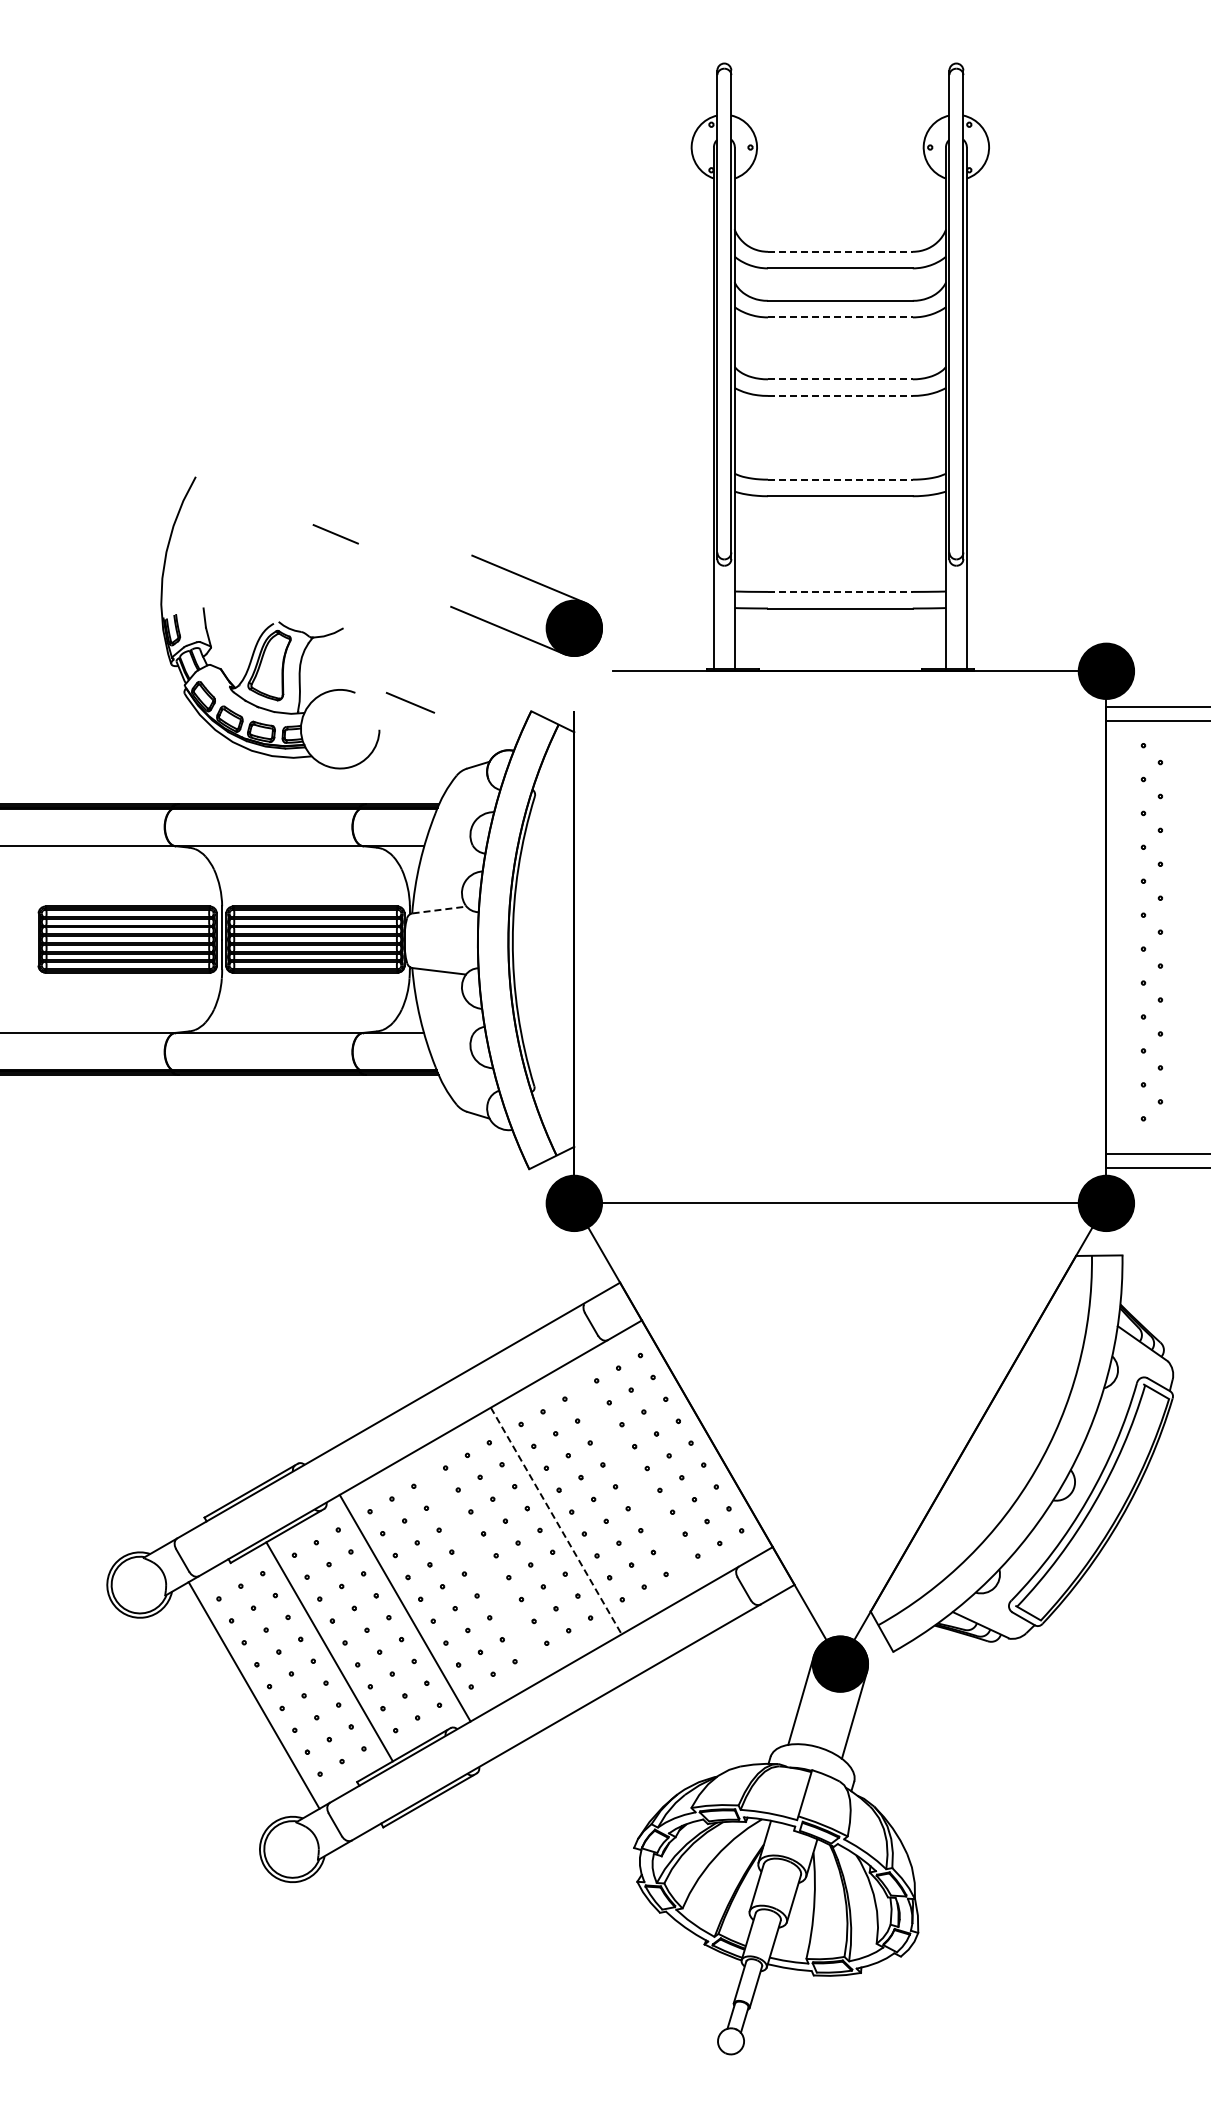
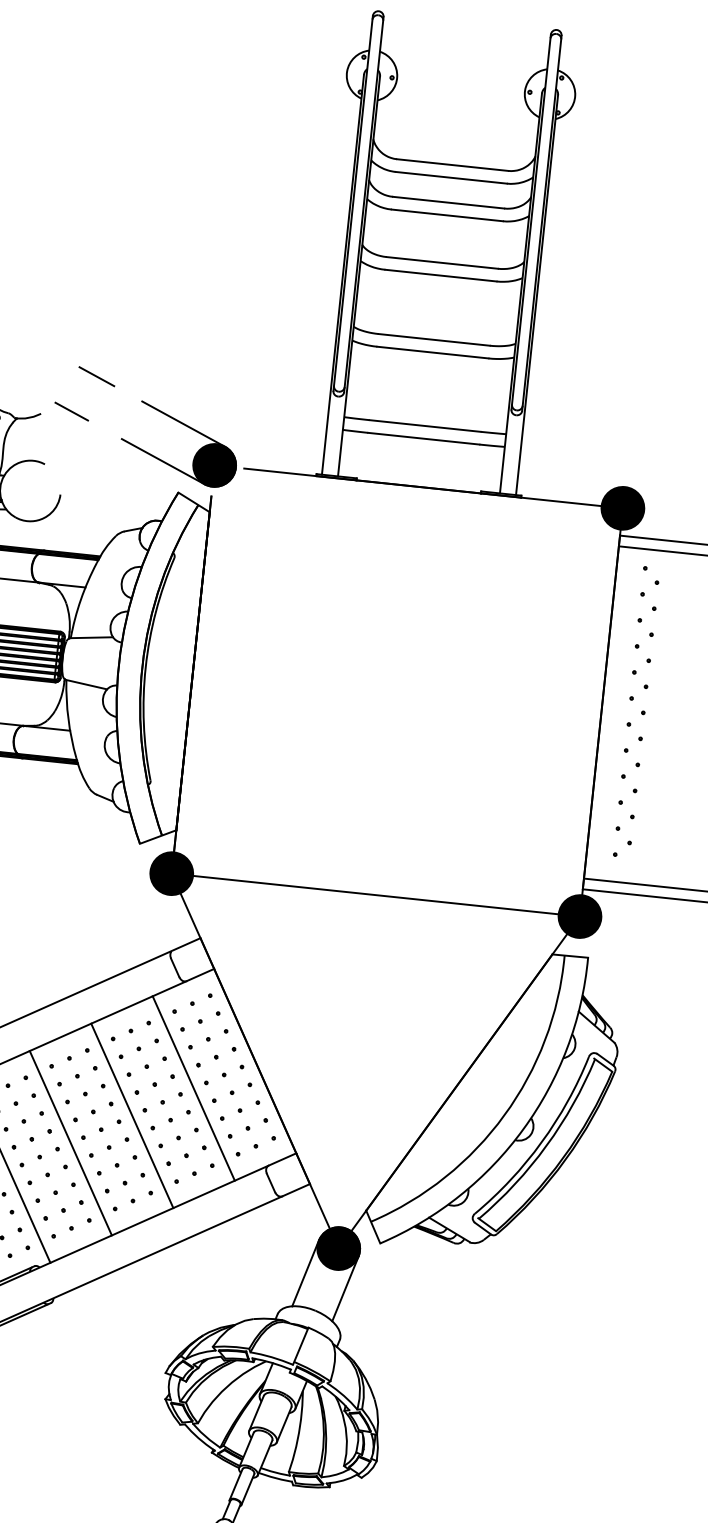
line: (840, 251) -> (452, 164), dashed -> solid
line: (840, 317) -> (447, 215), dashed -> solid
line: (840, 379) -> (442, 263), dashed -> solid
line: (840, 395) -> (441, 275), dashed -> solid
line: (840, 479) -> (434, 339), dashed -> solid
line: (335, 534) -> (71, 411), moved
part: (533, 582) -> (187, 427), moved
line: (840, 591) -> (425, 425), dashed -> solid
line: (410, 702) -> (96, 376), moved
line: (440, 909) -> (92, 637), dashed -> solid
line: (631, 1477) -> (193, 1088), added
line: (556, 1521) -> (132, 1116), dashed -> solid
line: (480, 1564) -> (70, 1143), added

